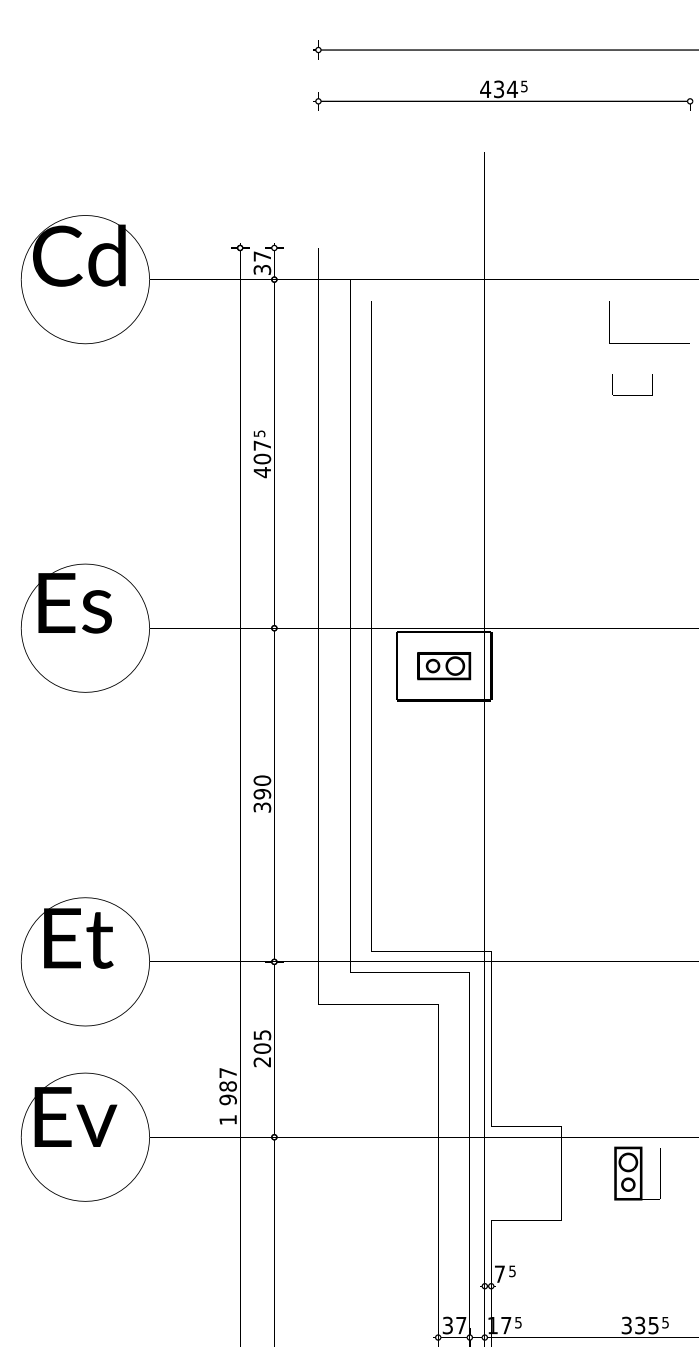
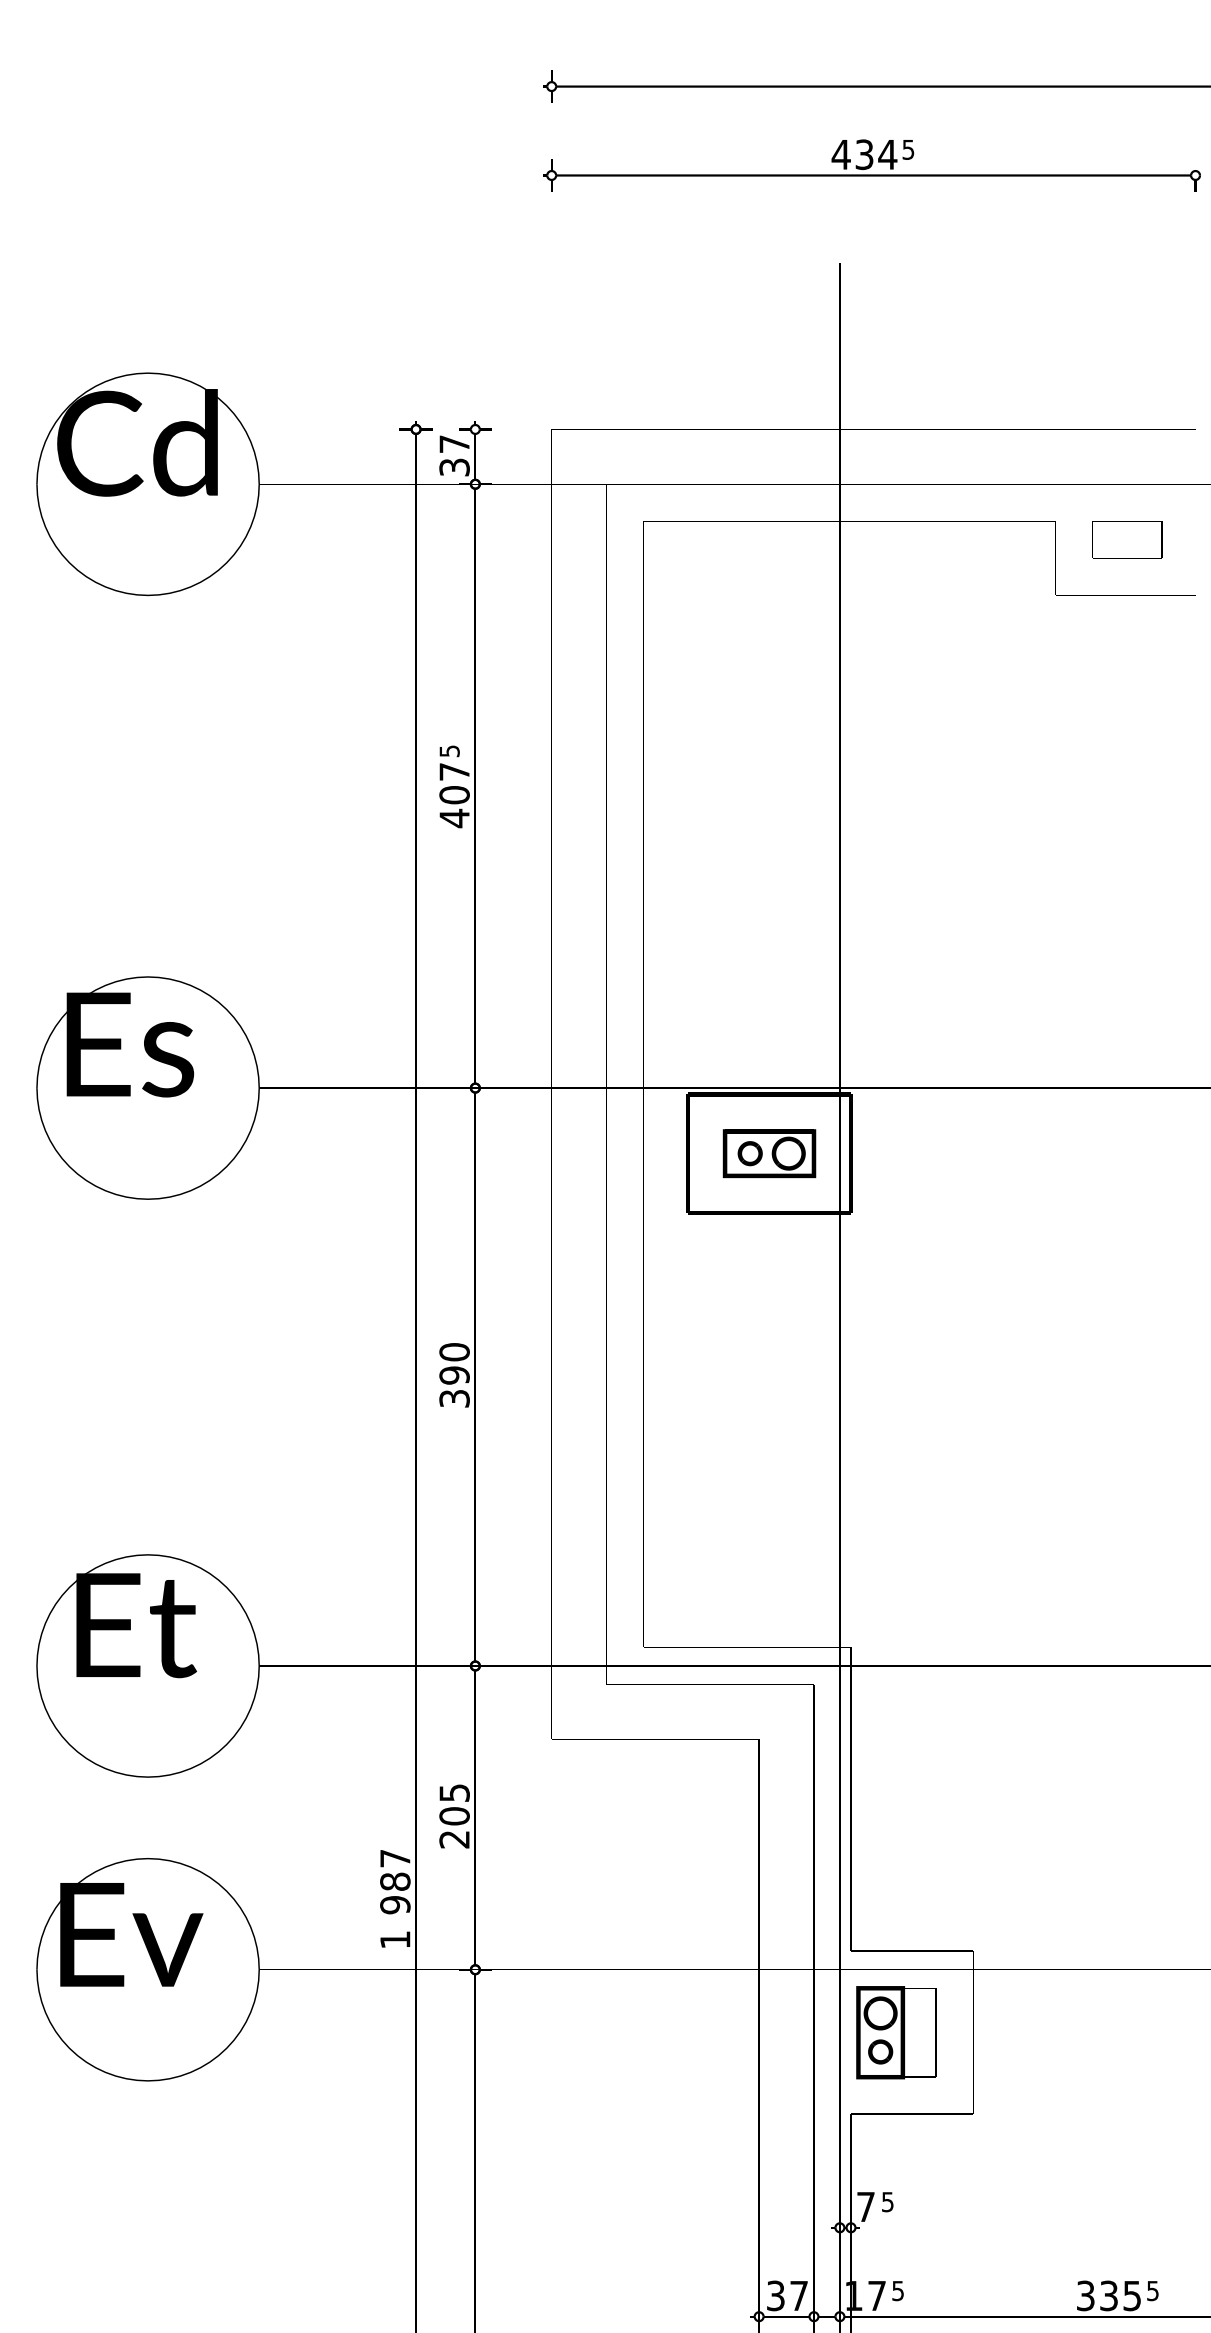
part: (632, 395) -> (1126, 558), moved
part: (637, 1173) -> (896, 2032), moved

